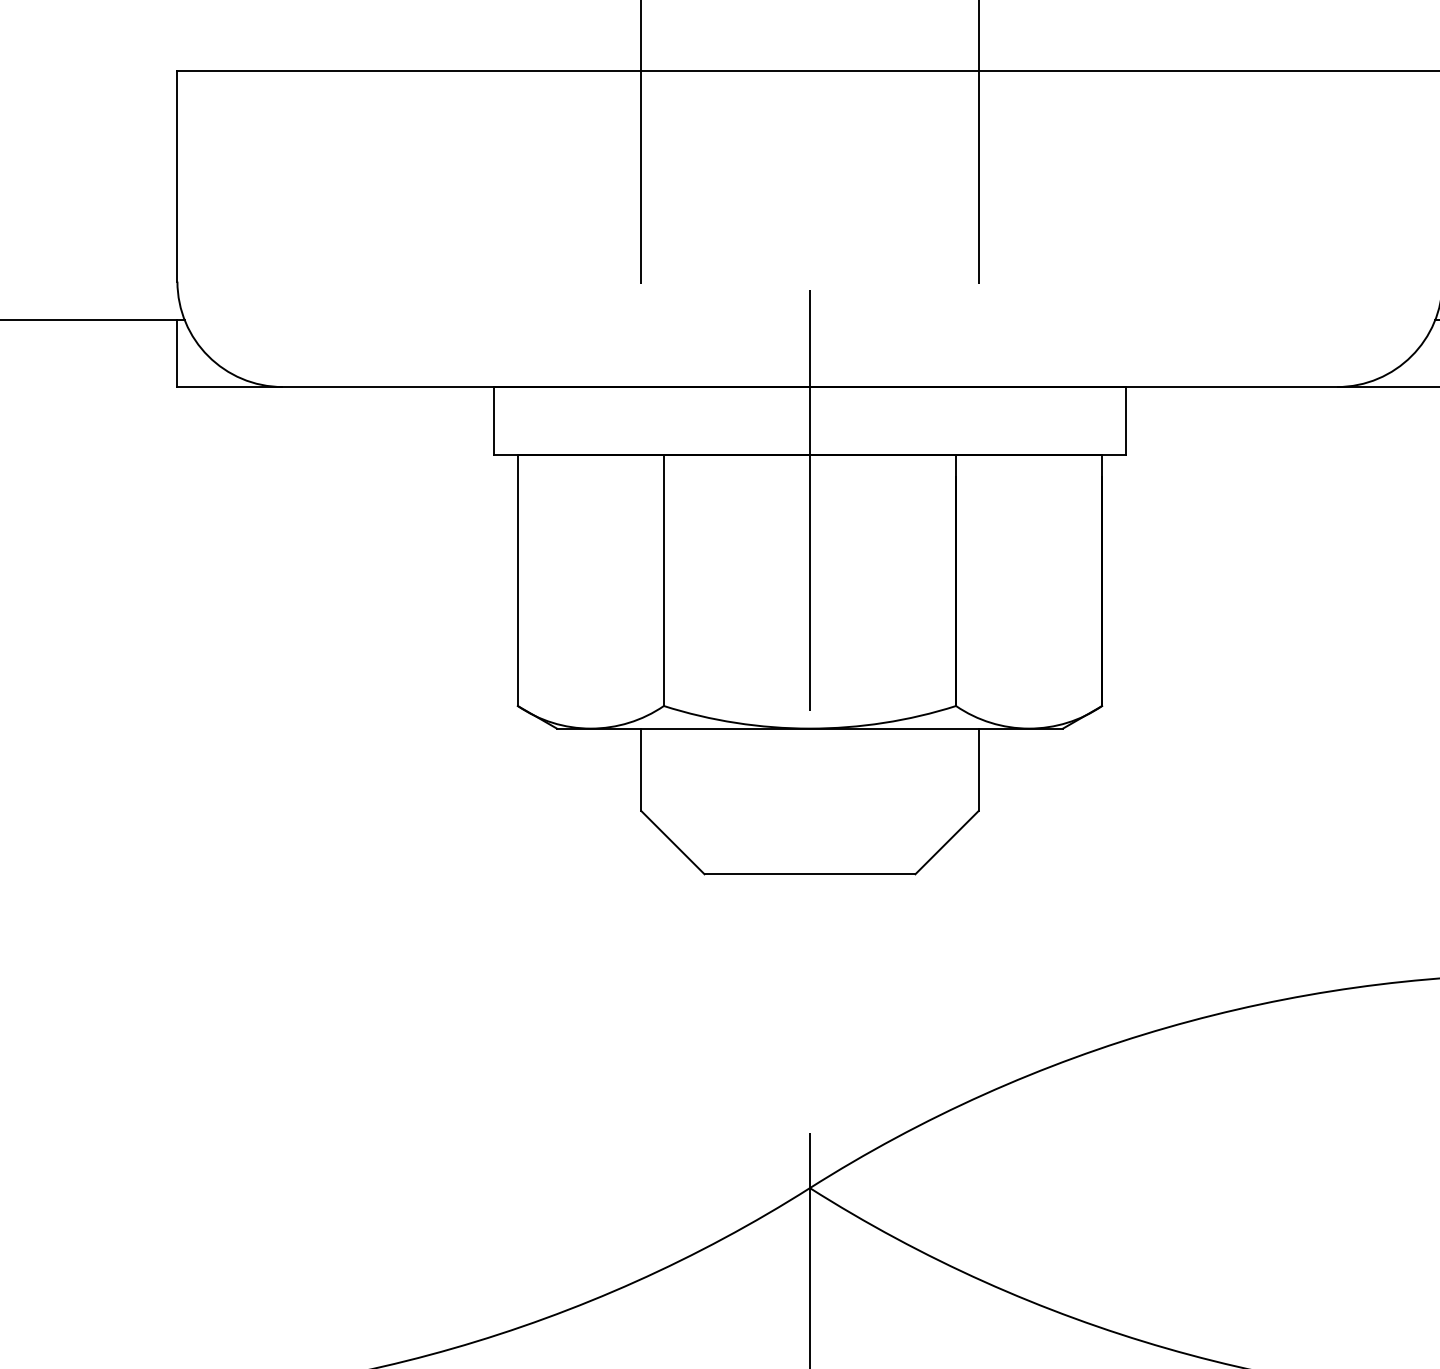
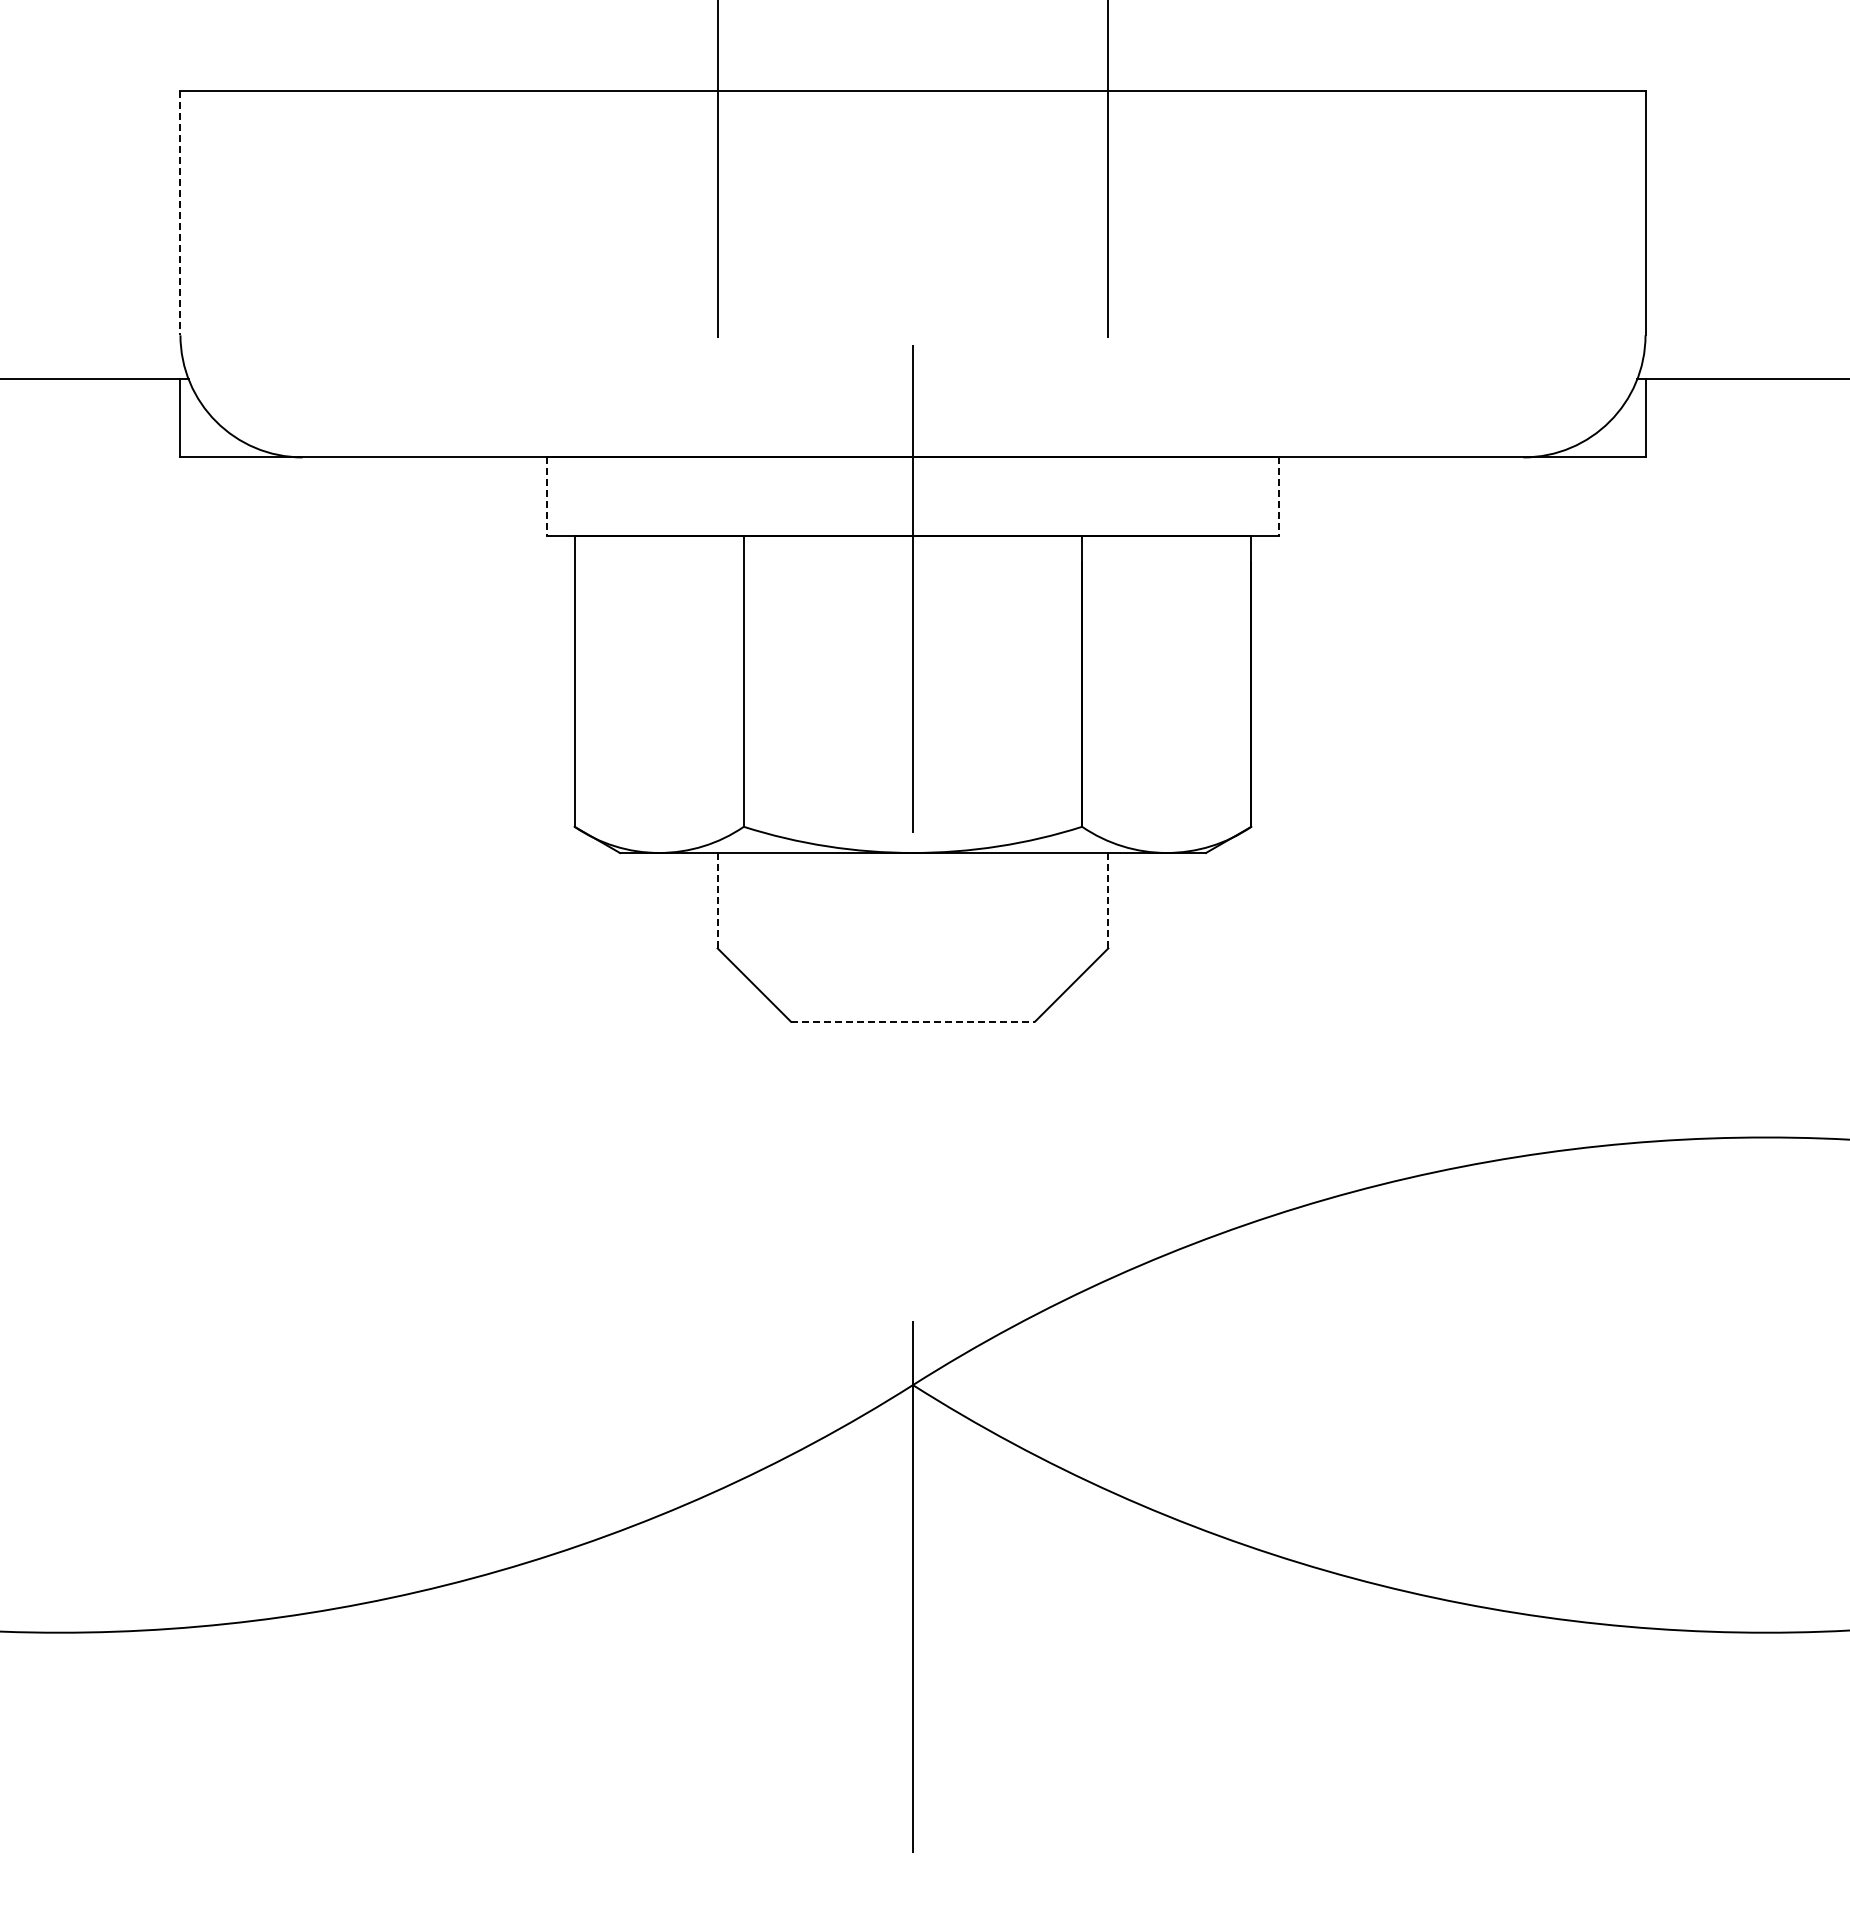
line: (177, 176) -> (180, 213), solid -> dashed
line: (493, 420) -> (546, 496), solid -> dashed
line: (1126, 420) -> (1279, 496), solid -> dashed
line: (641, 769) -> (717, 900), solid -> dashed
line: (978, 769) -> (1108, 900), solid -> dashed
line: (810, 874) -> (913, 1021), solid -> dashed

